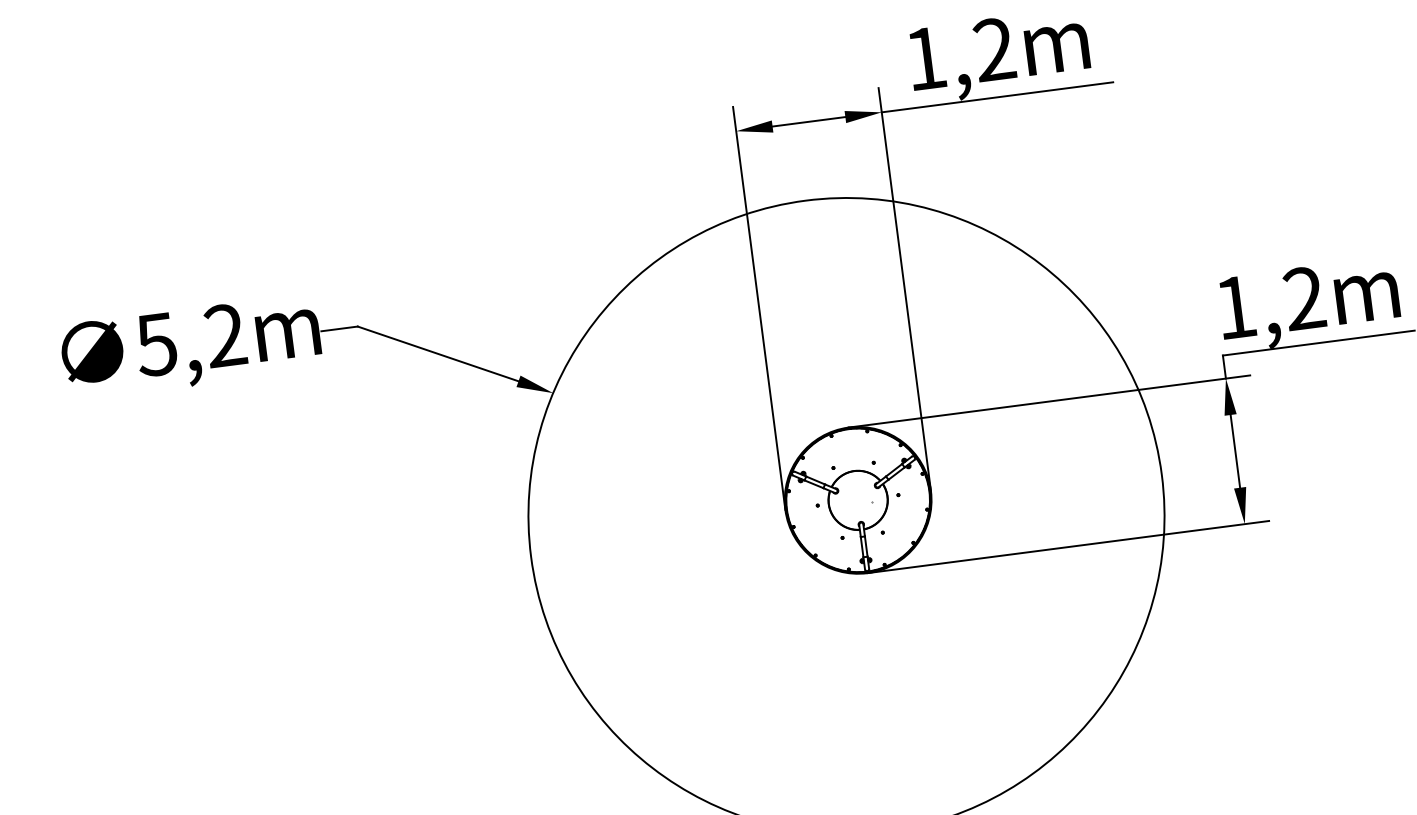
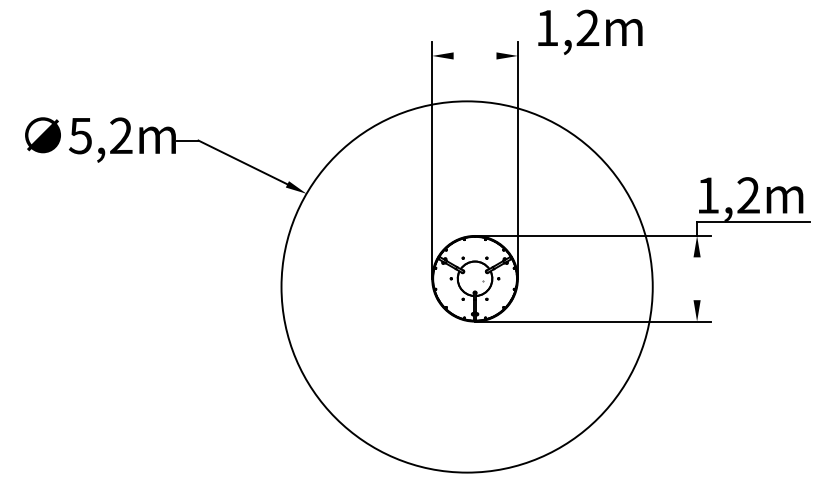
line: (996, 96) -> (585, 55), removed
line: (807, 121) -> (474, 55), removed
line: (1235, 450) -> (697, 278), removed

